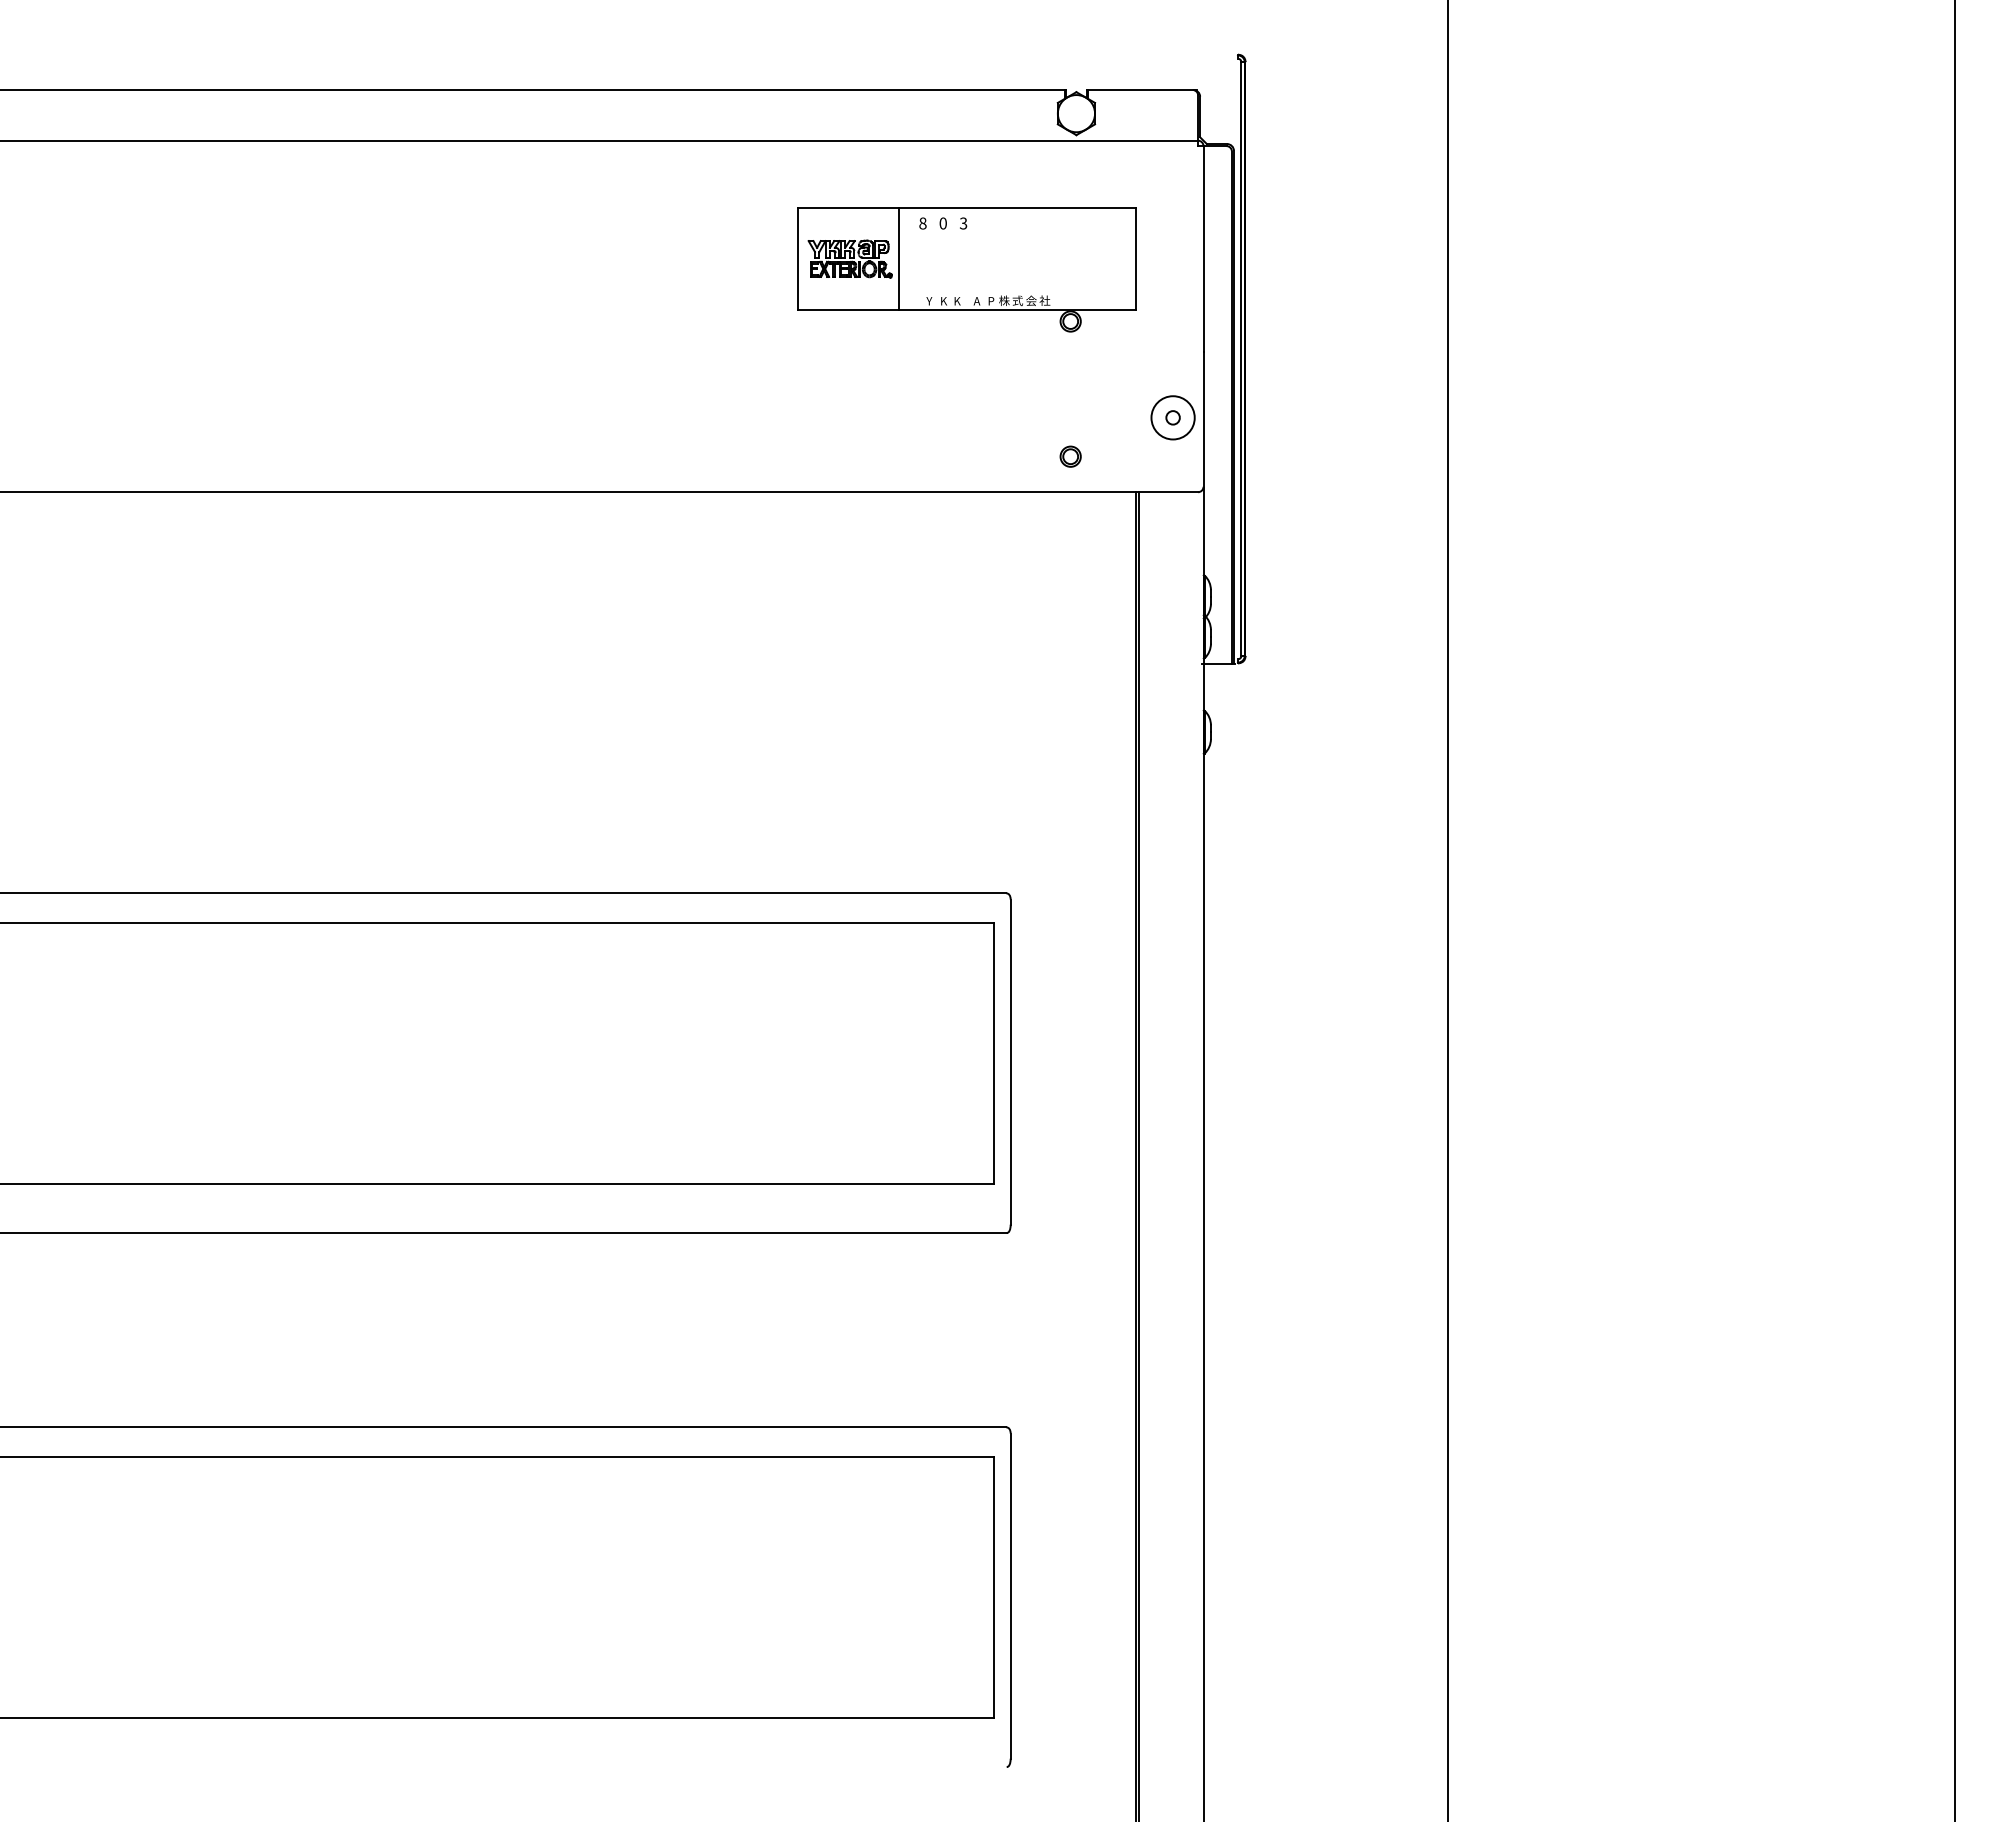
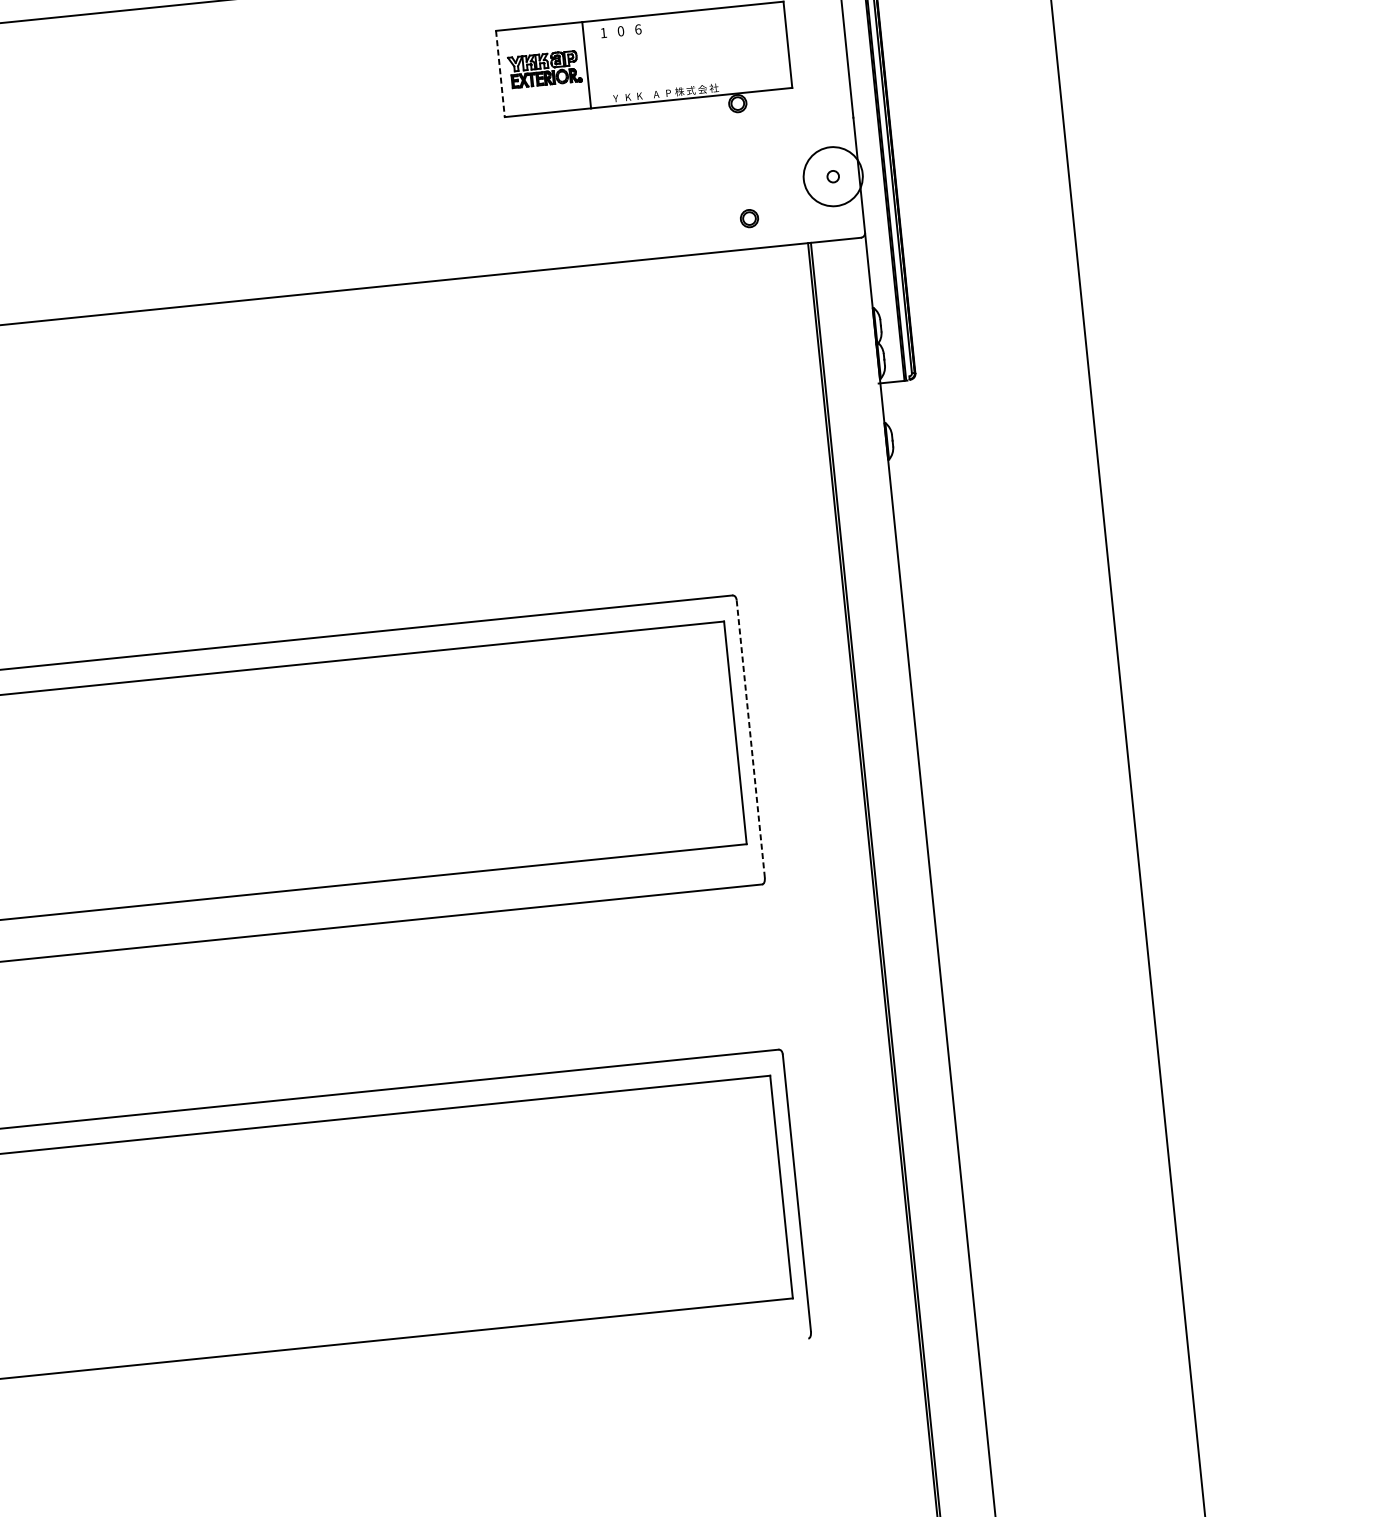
text: (922, 223) -> (603, 33), 8 -> 1
text: (963, 223) -> (638, 29), 3 -> 6
line: (797, 259) -> (500, 74), solid -> dashed
circle: (1172, 417) -> (832, 176), size x1.6
line: (1010, 1062) -> (750, 739), solid -> dashed

